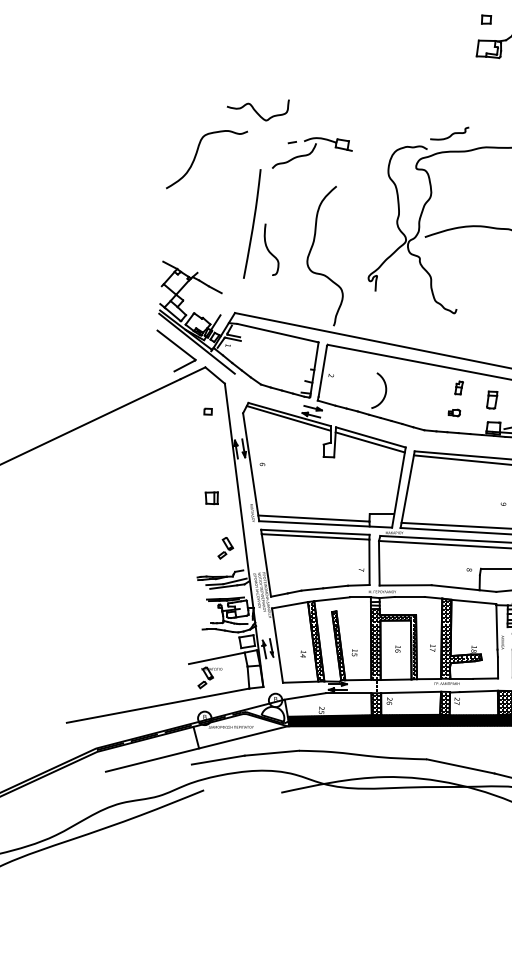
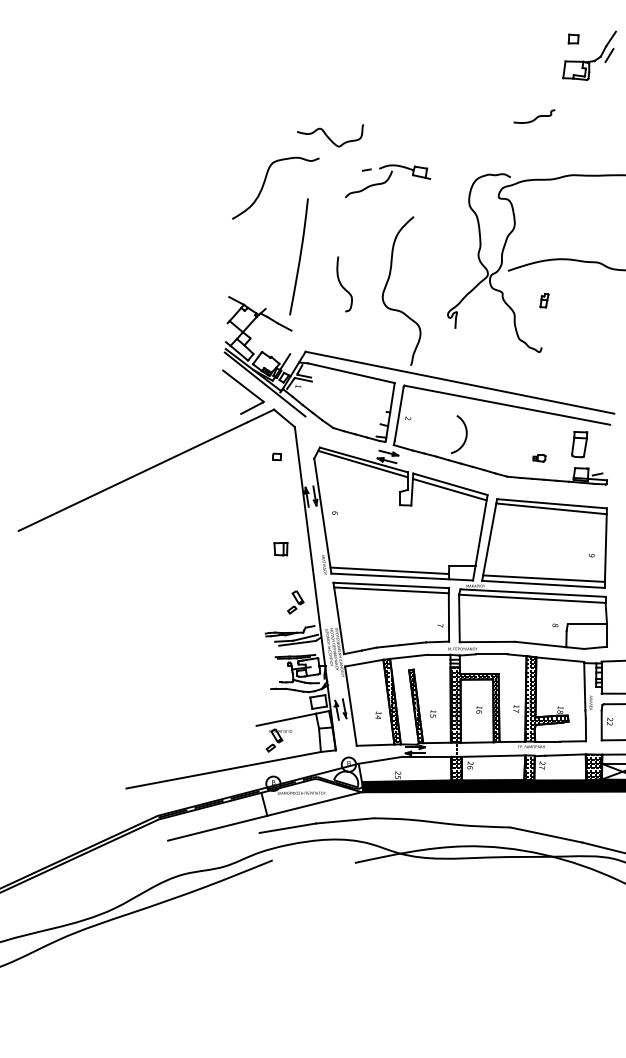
curve: (450, 134) -> (535, 117), moved
curve: (252, 223) -> (299, 256), moved
part: (459, 387) -> (544, 300), moved
part: (491, 400) -> (579, 444), size x1.4

